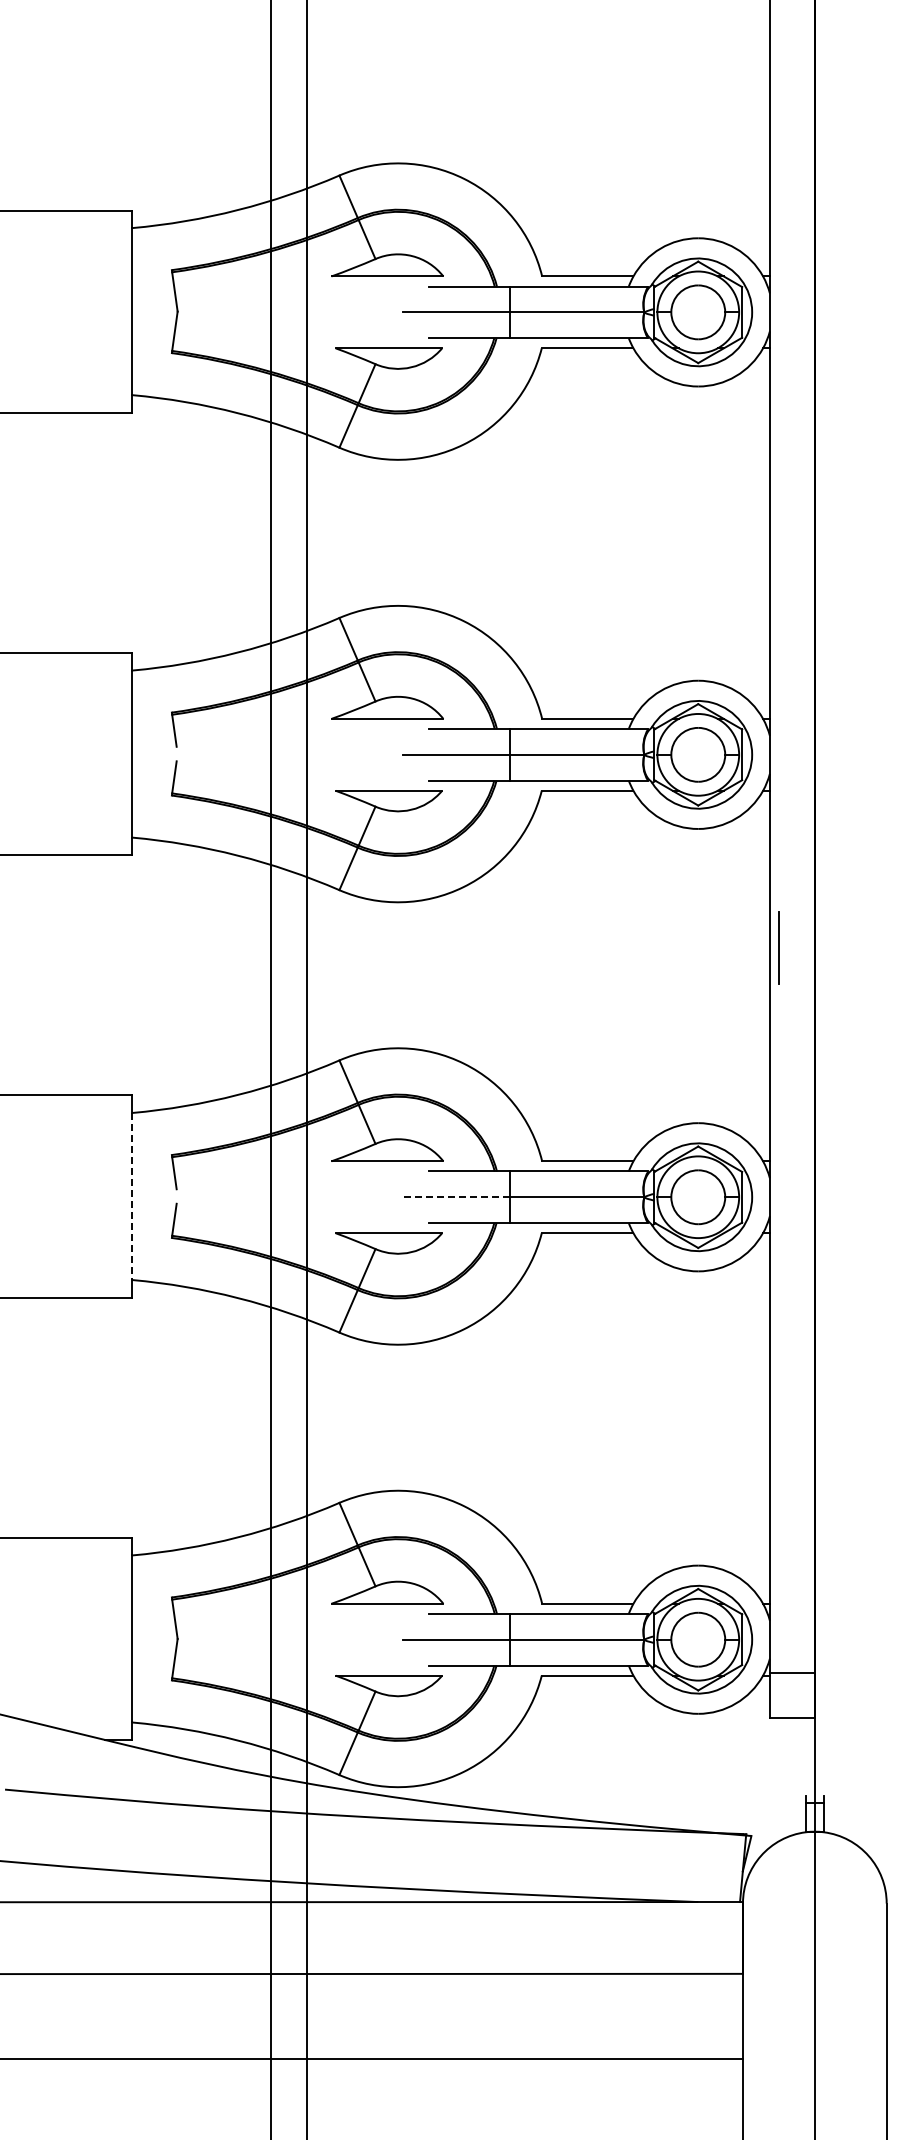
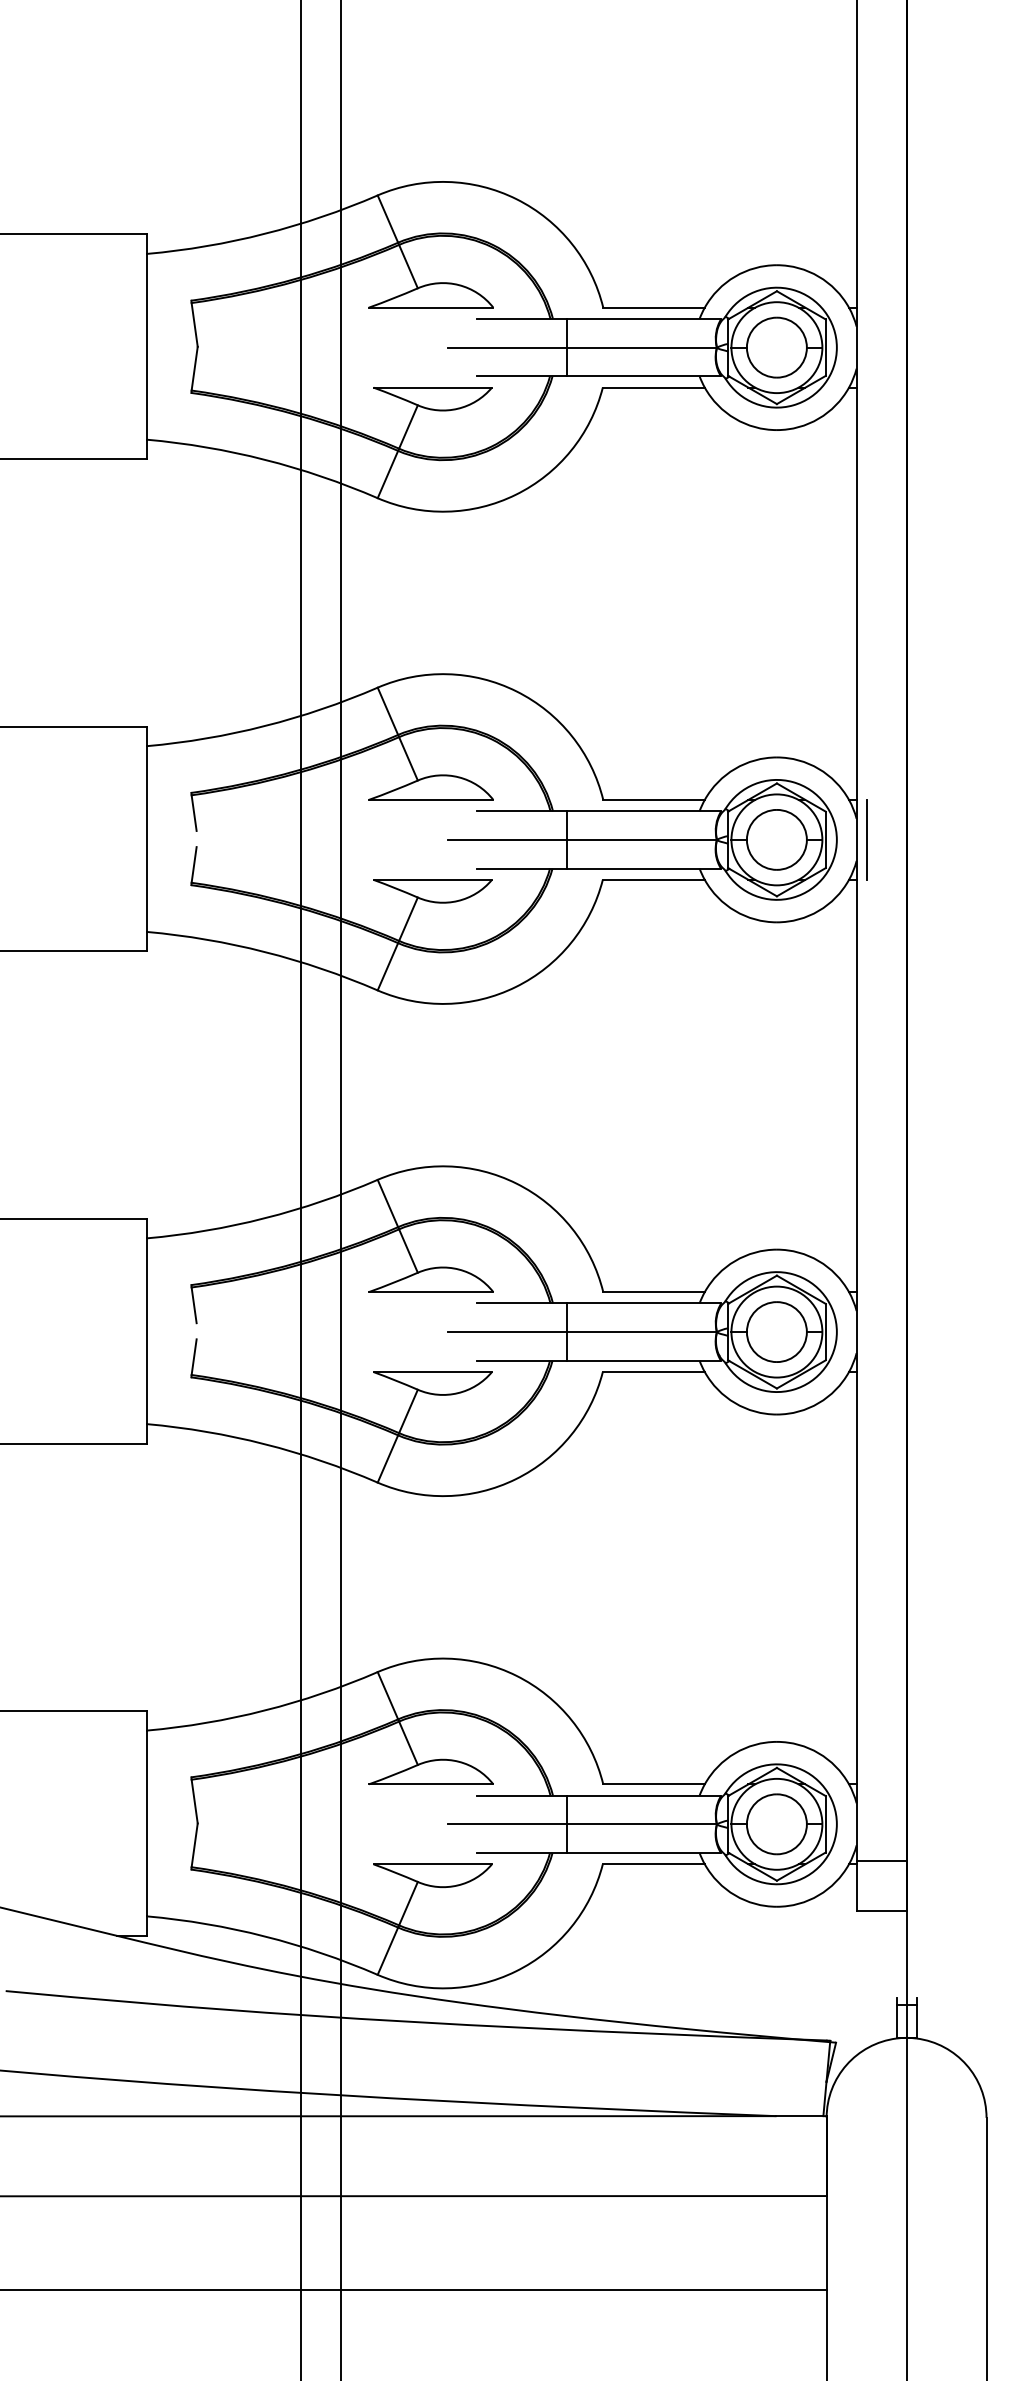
line: (778, 947) -> (866, 839), moved
line: (132, 1197) -> (147, 1332), dashed -> solid
line: (455, 1197) -> (506, 1332), dashed -> solid

